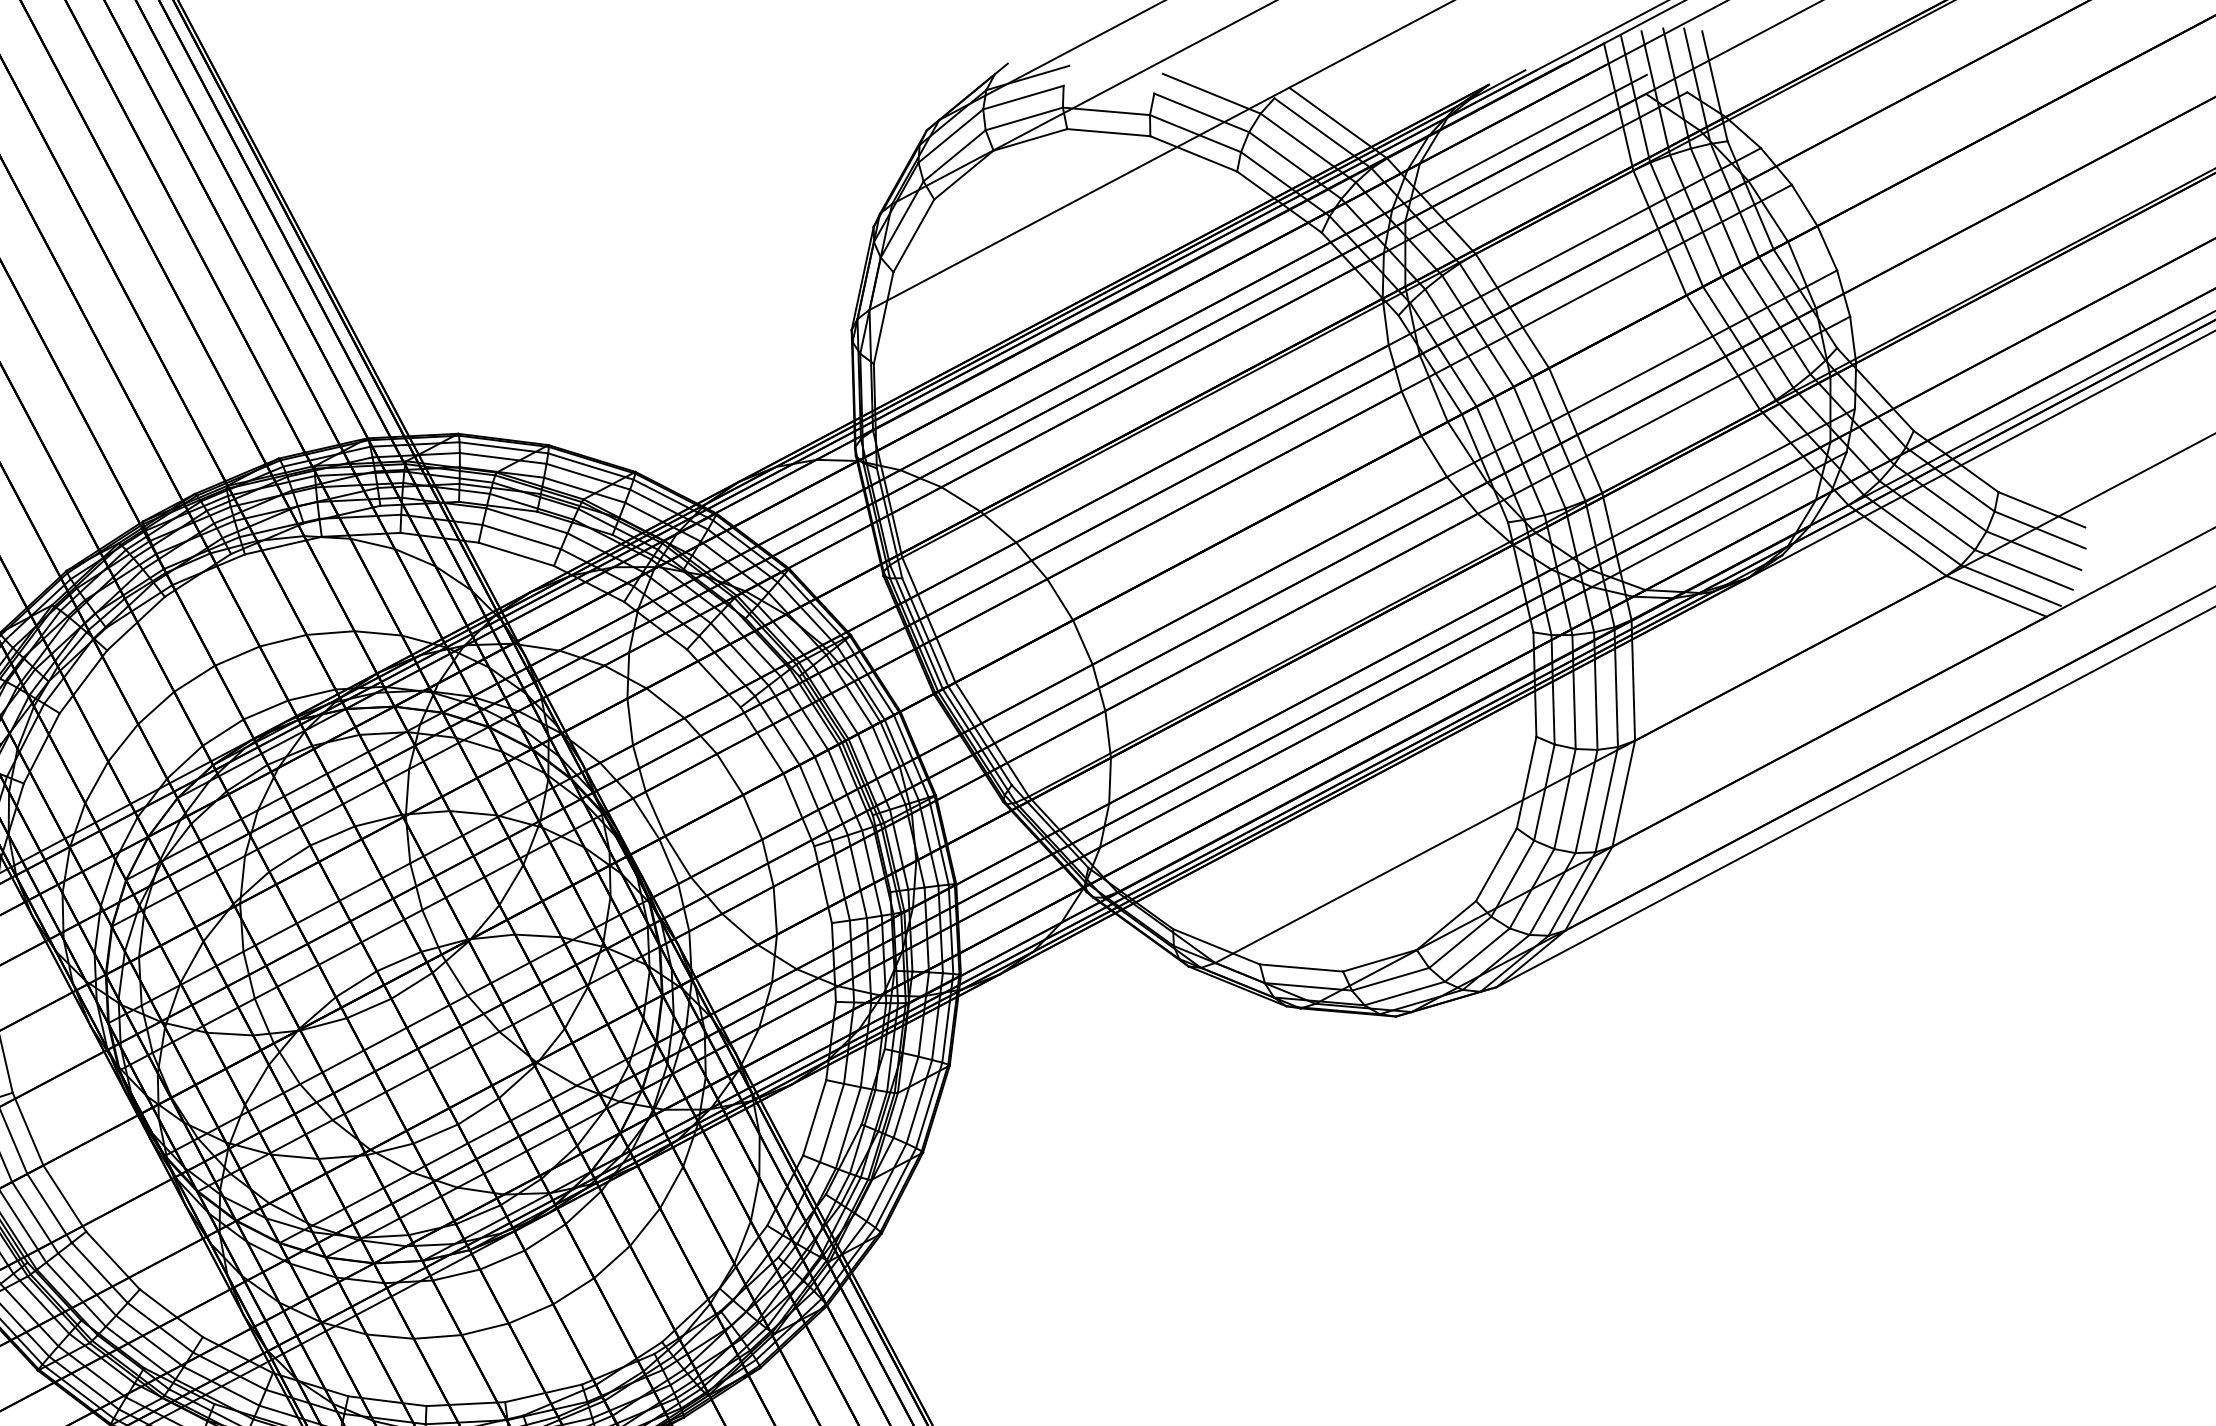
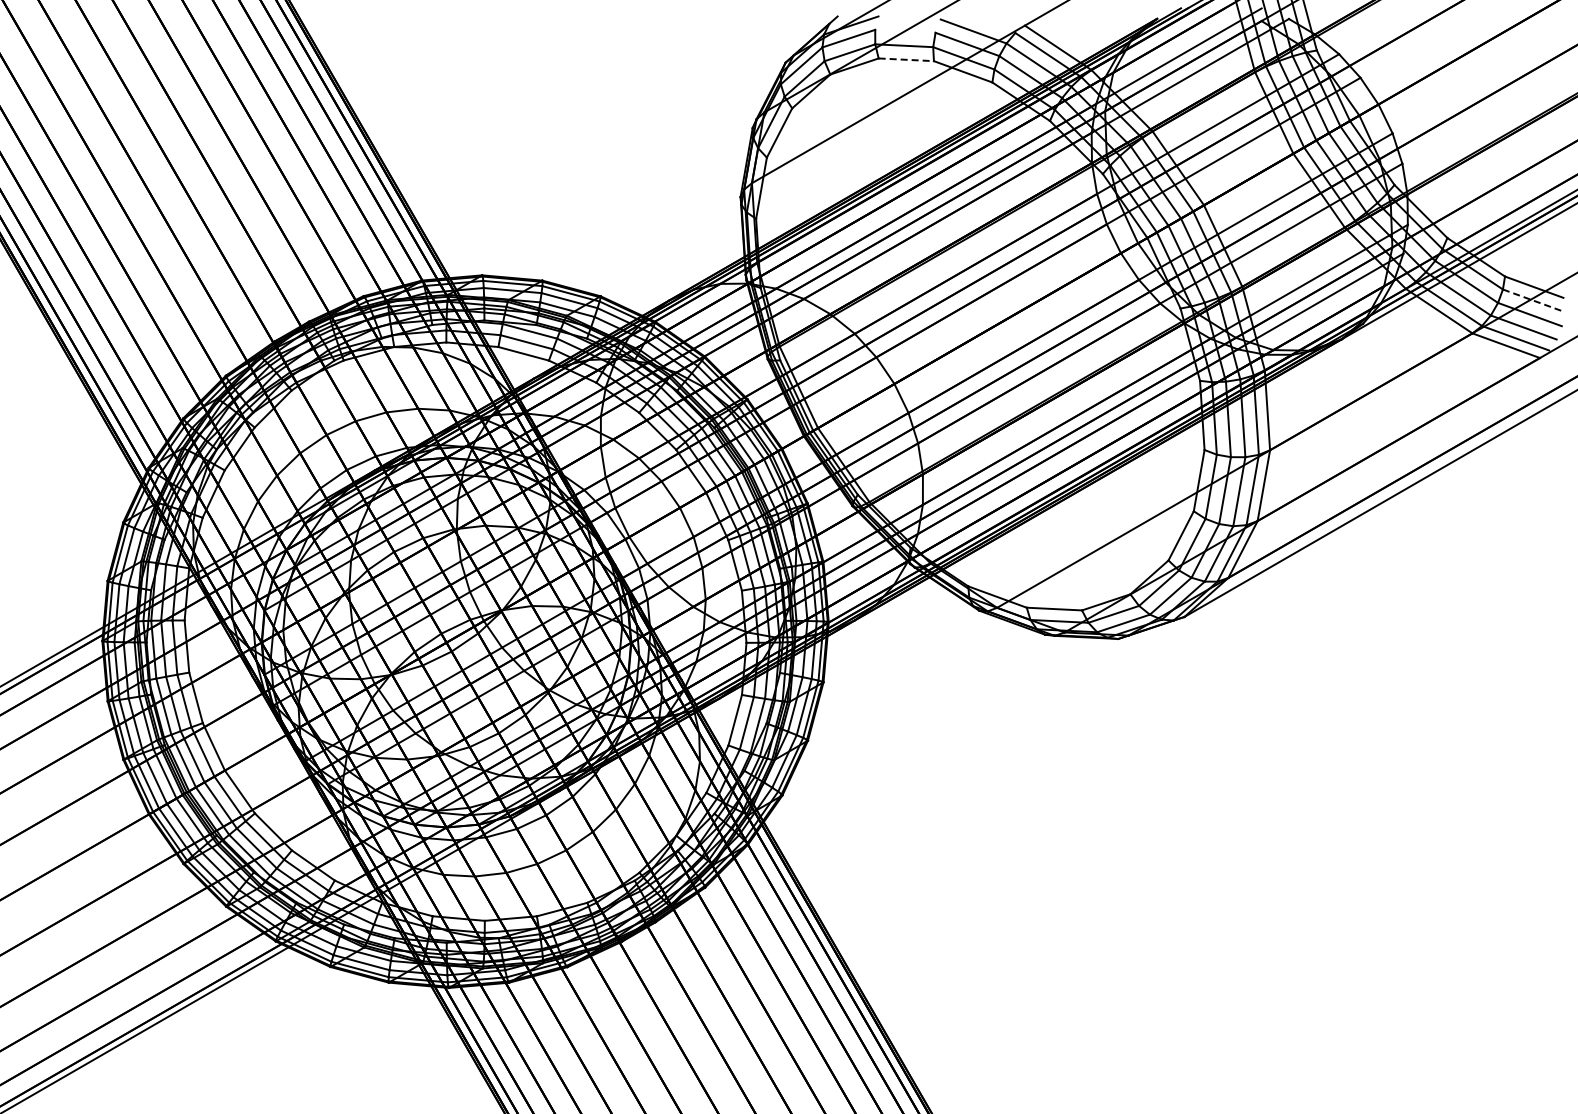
line: (1109, 132) -> (906, 59), solid -> dashed
line: (2040, 529) -> (1533, 300), solid -> dashed

